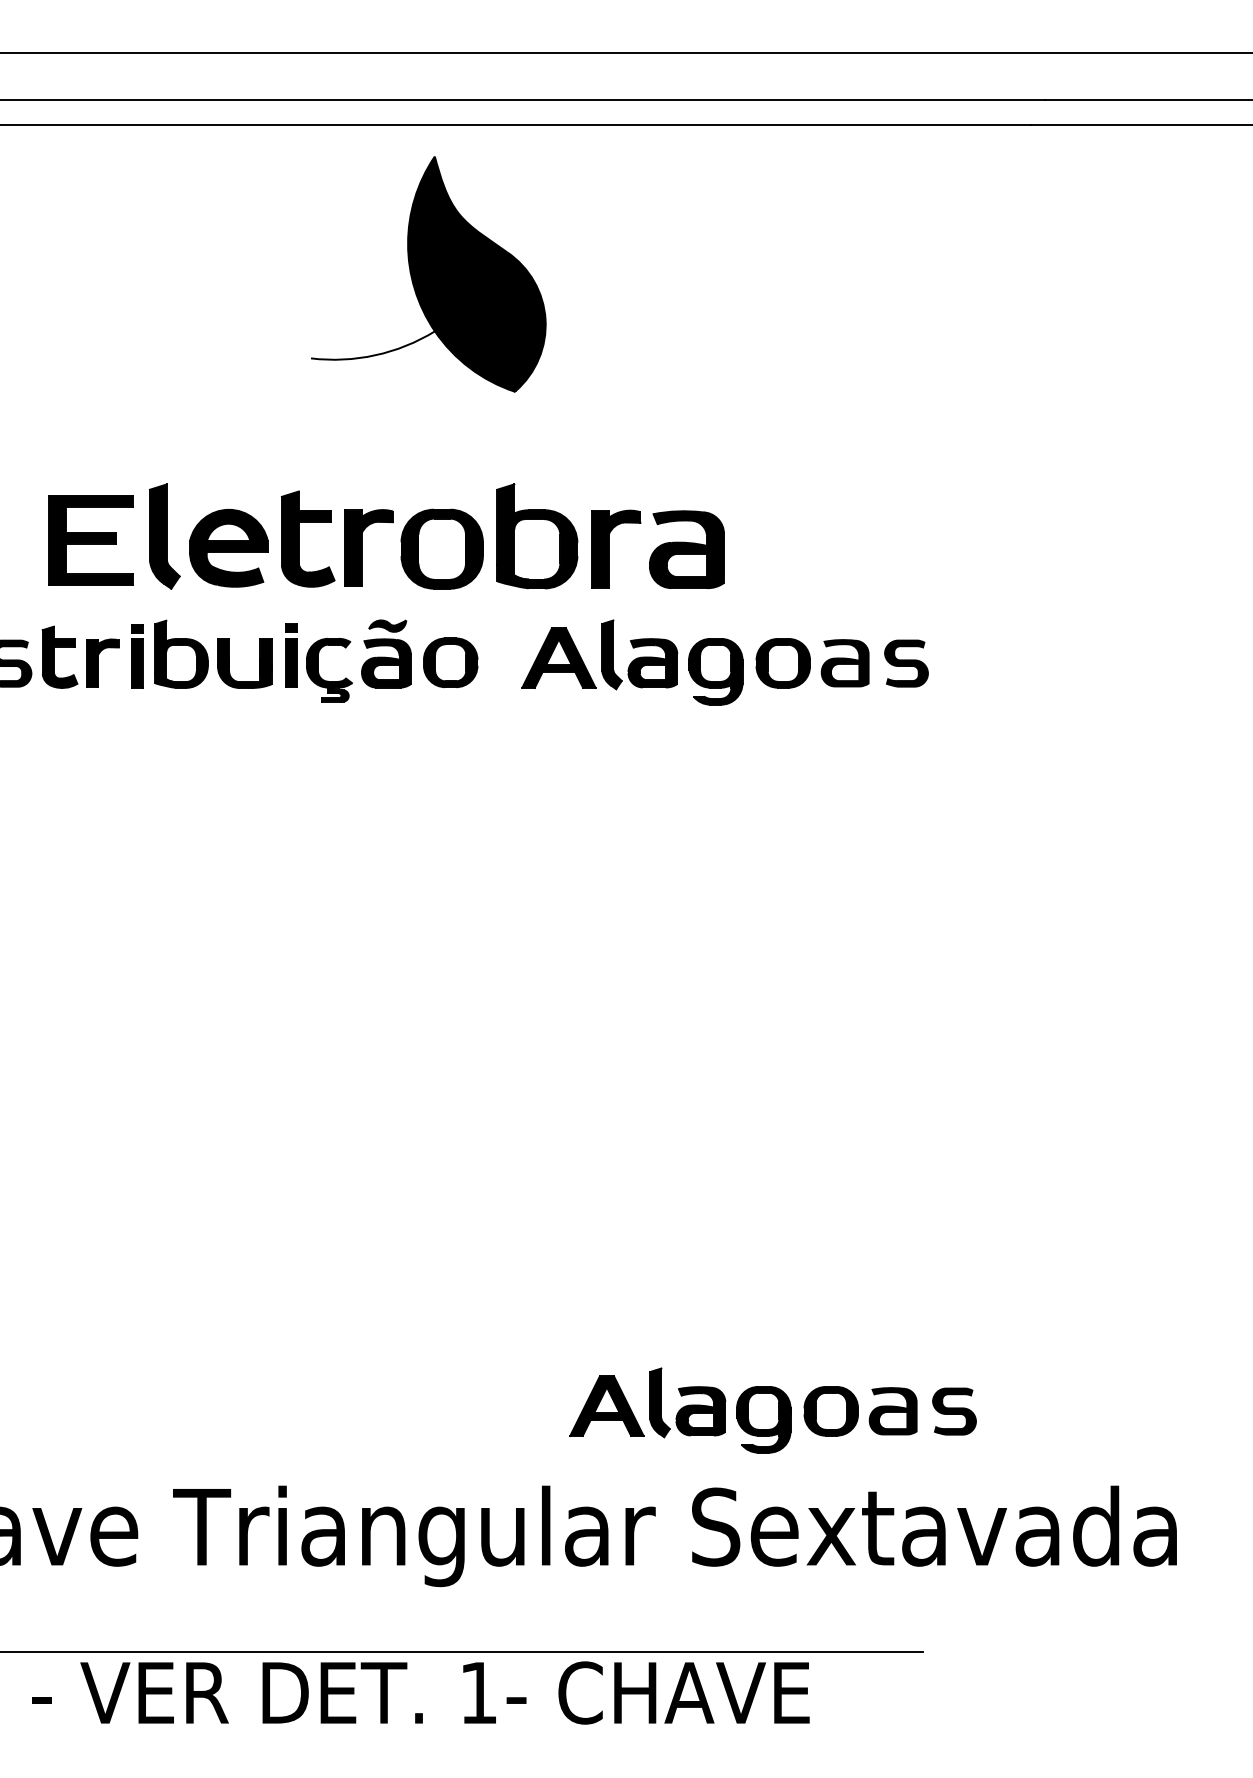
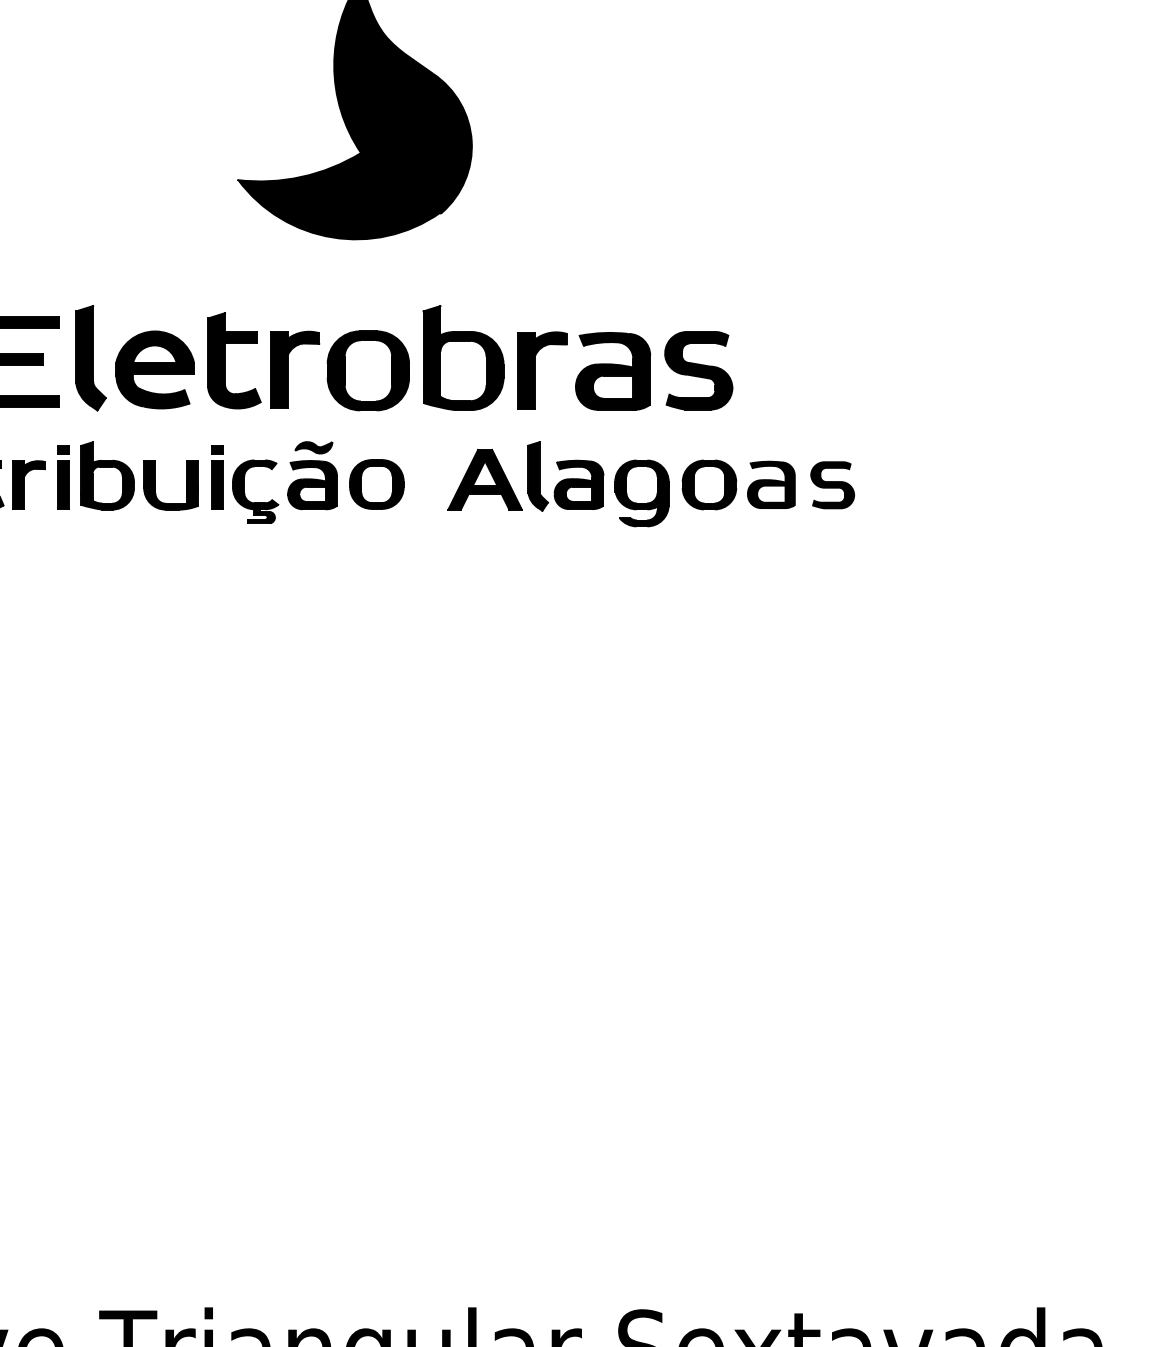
fill: (412, 374) -> (338, 196), added
part: (772, 548) -> (698, 370), added
part: (772, 1410) -> (698, 1232), removed

